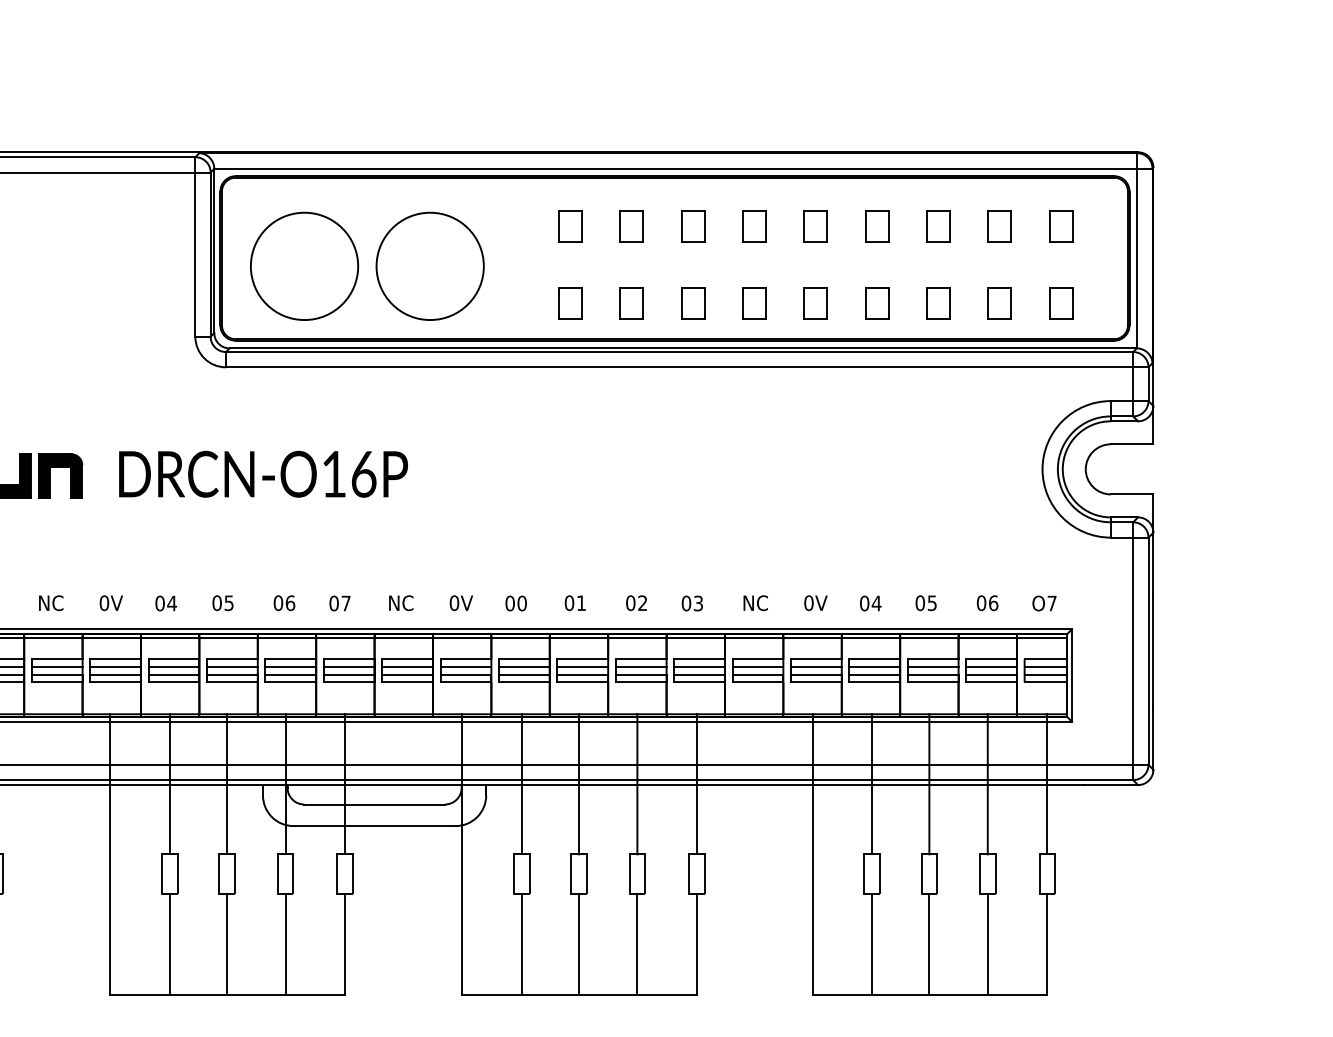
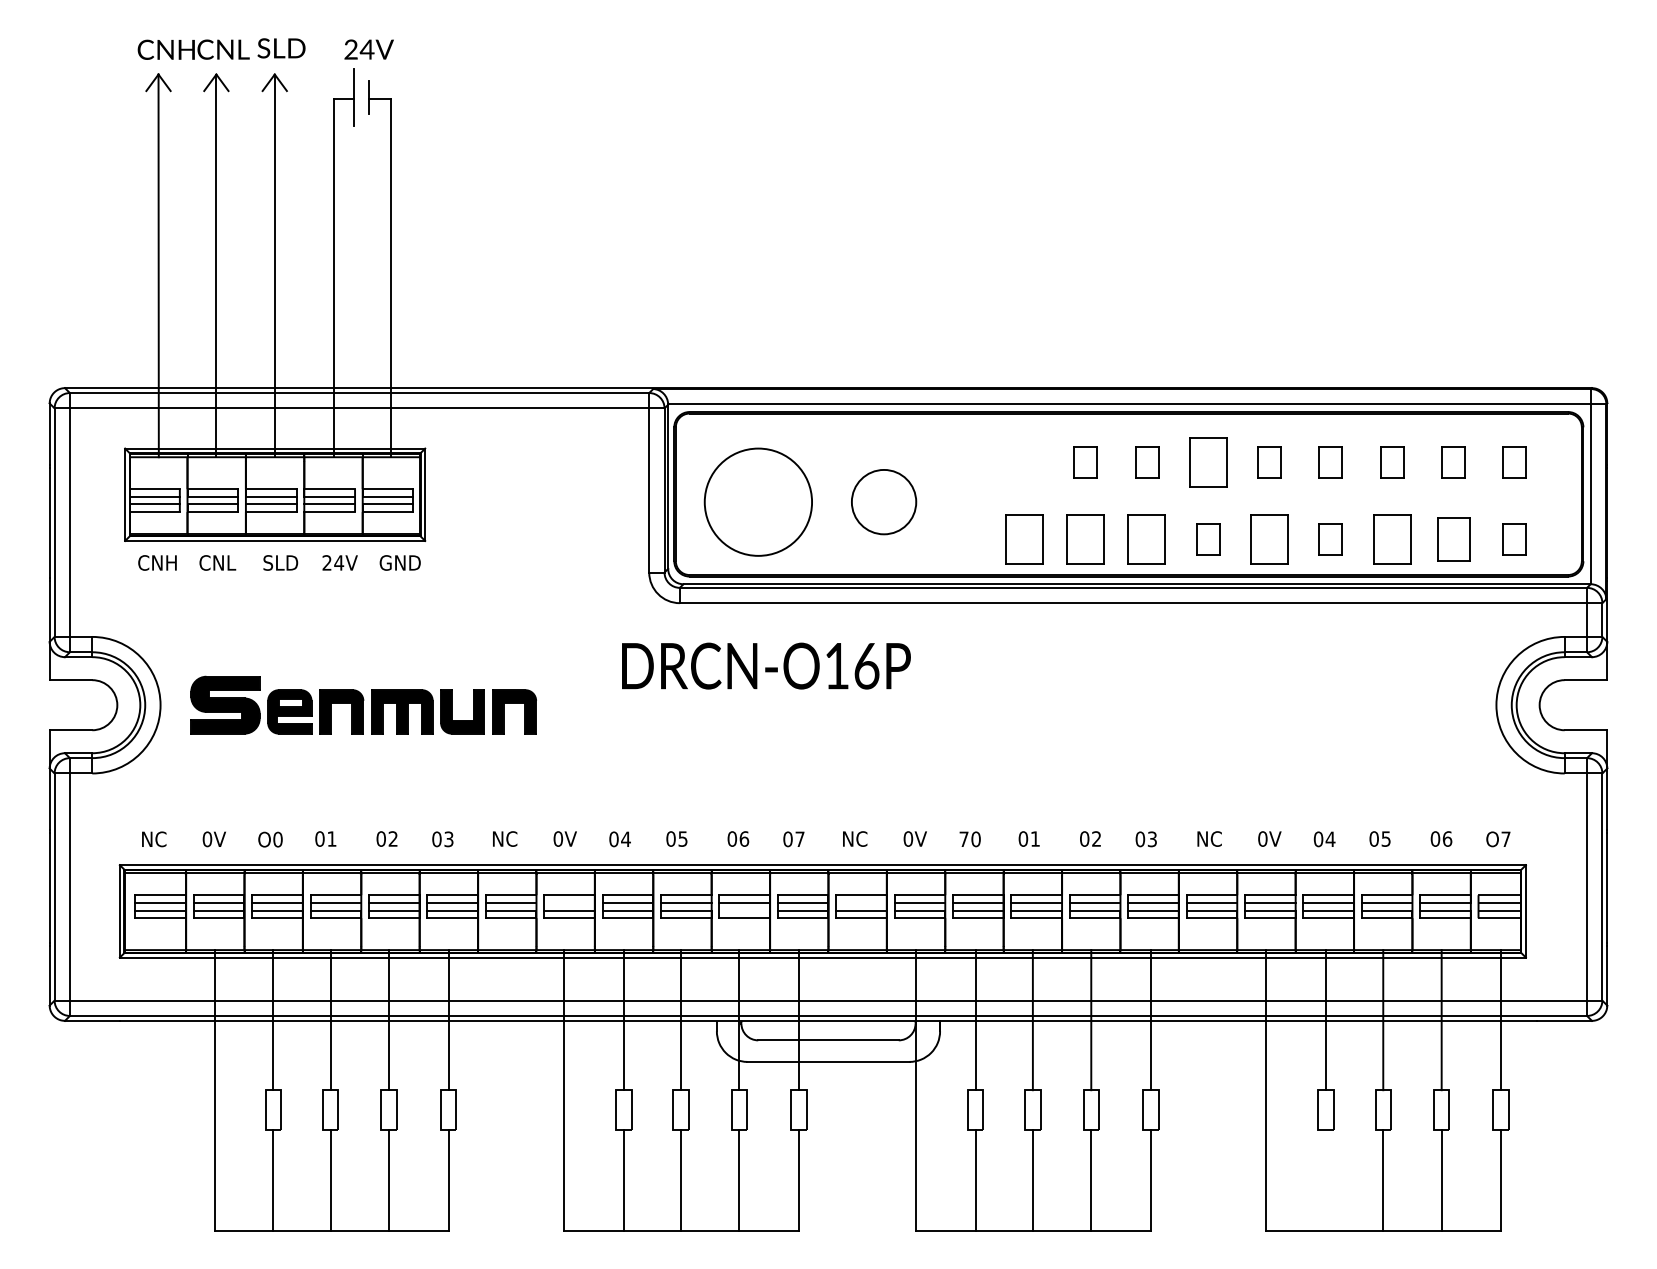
part: (570, 226) -> (1024, 462), removed
part: (754, 226) -> (1208, 462), size x1.6
circle: (429, 265) -> (883, 501), size x0.6
part: (570, 303) -> (1024, 539), size x1.6
part: (631, 303) -> (1085, 539), size x1.6
part: (693, 303) -> (1147, 539), size x1.6
part: (815, 303) -> (1269, 539), size x1.6
part: (938, 303) -> (1392, 539), size x1.6
part: (999, 303) -> (1453, 539), size x1.4
text: (263, 473) -> (766, 665), moved
text: (509, 603) -> (963, 839), 00 -> 70
line: (115, 666) -> (569, 902), removed
line: (407, 666) -> (861, 902), removed
line: (290, 674) -> (744, 910), removed
line: (872, 943) -> (1326, 1179), removed

